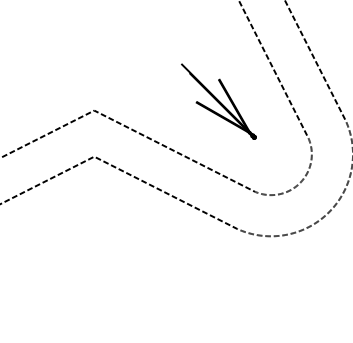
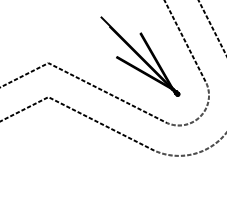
part: (218, 101) -> (140, 56), size x1.43

